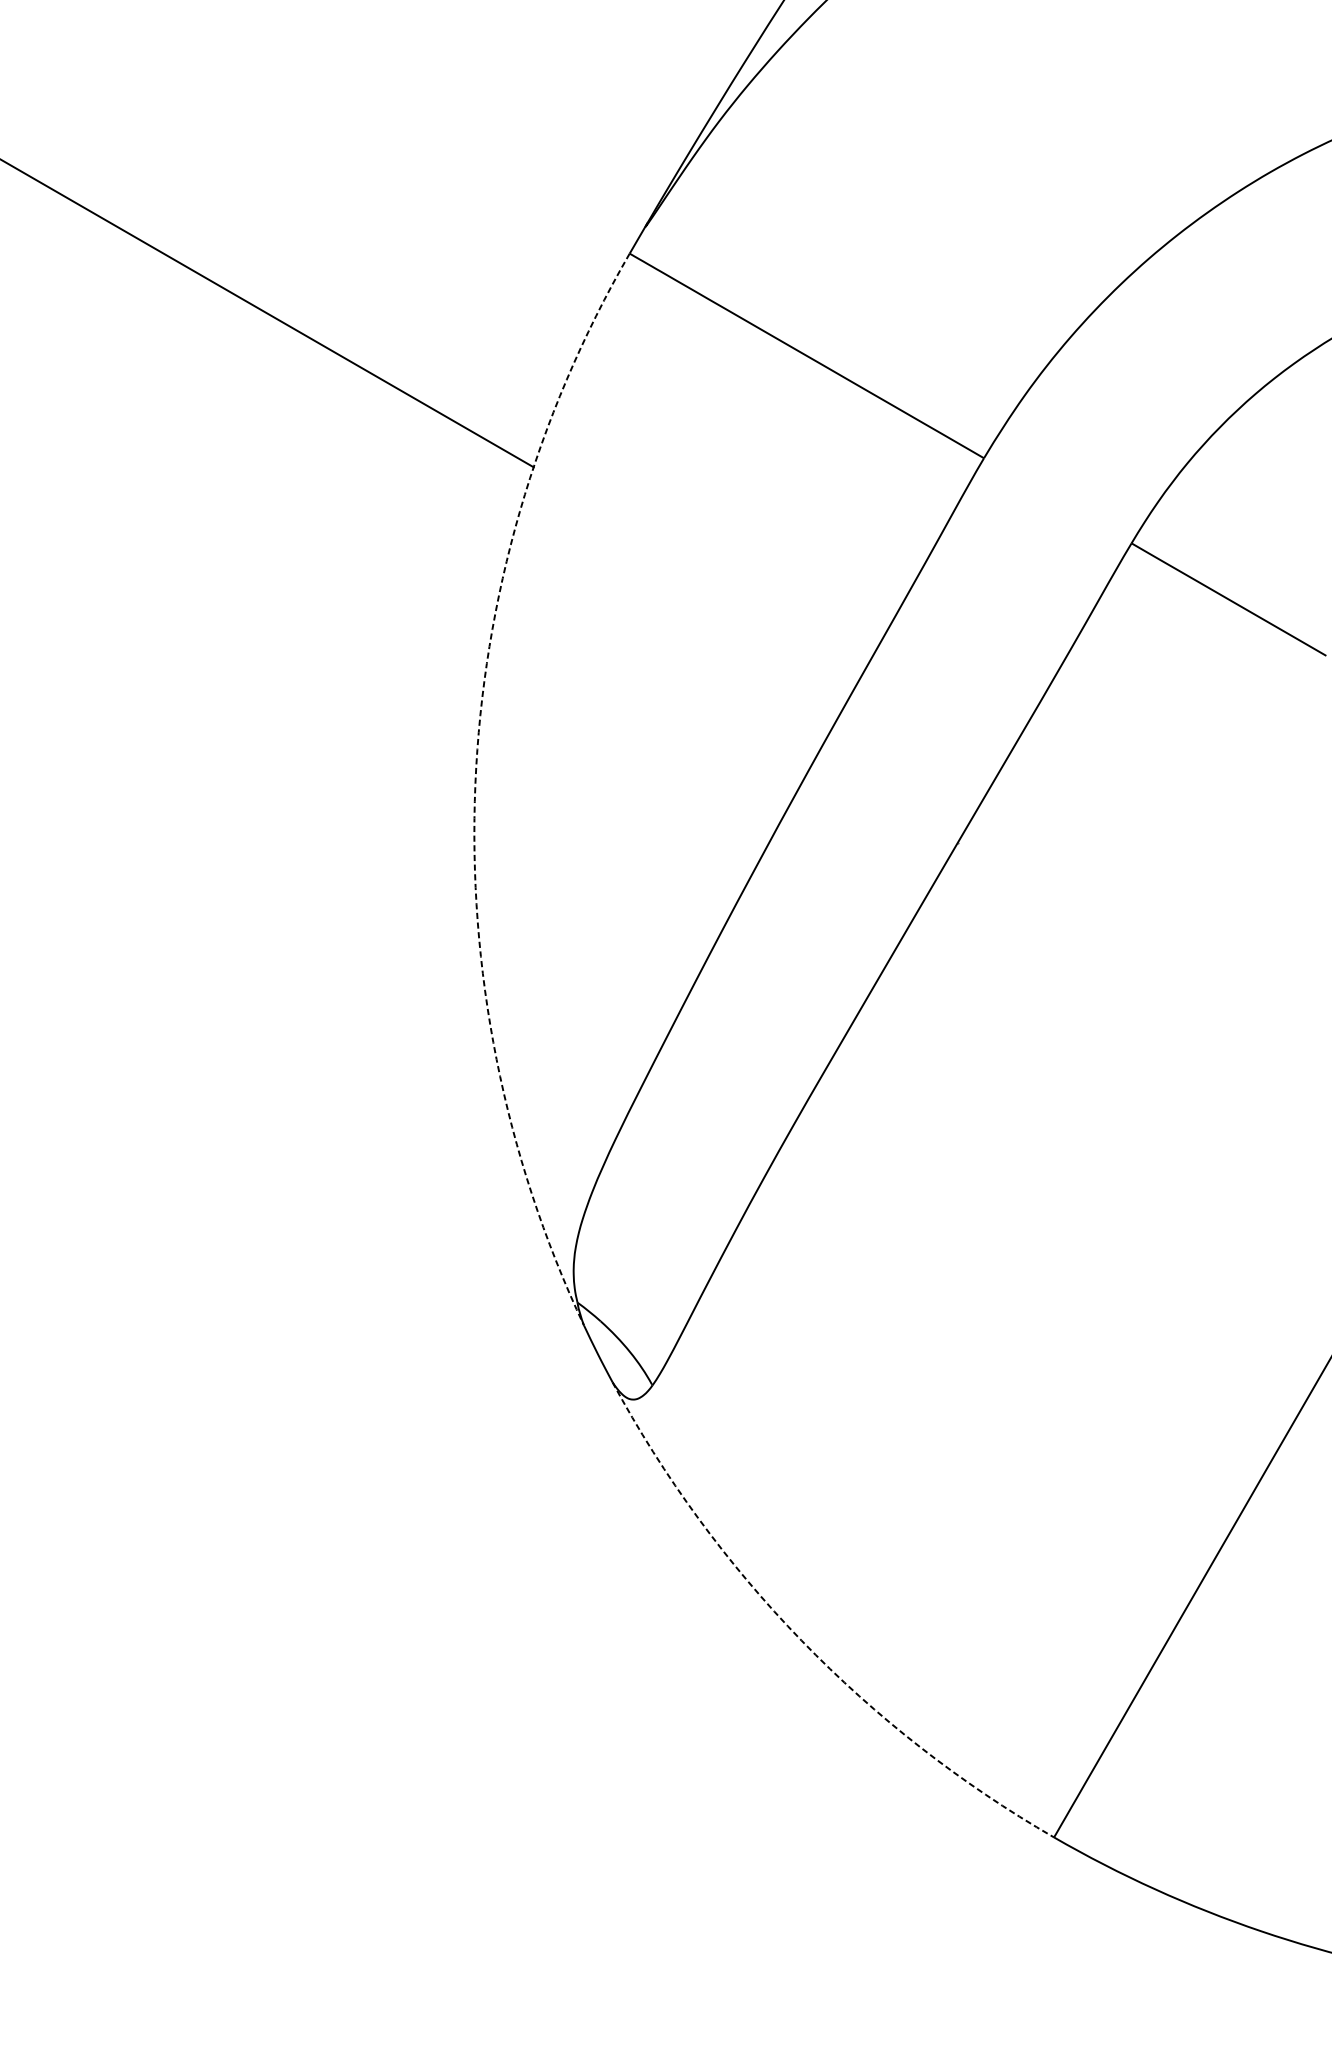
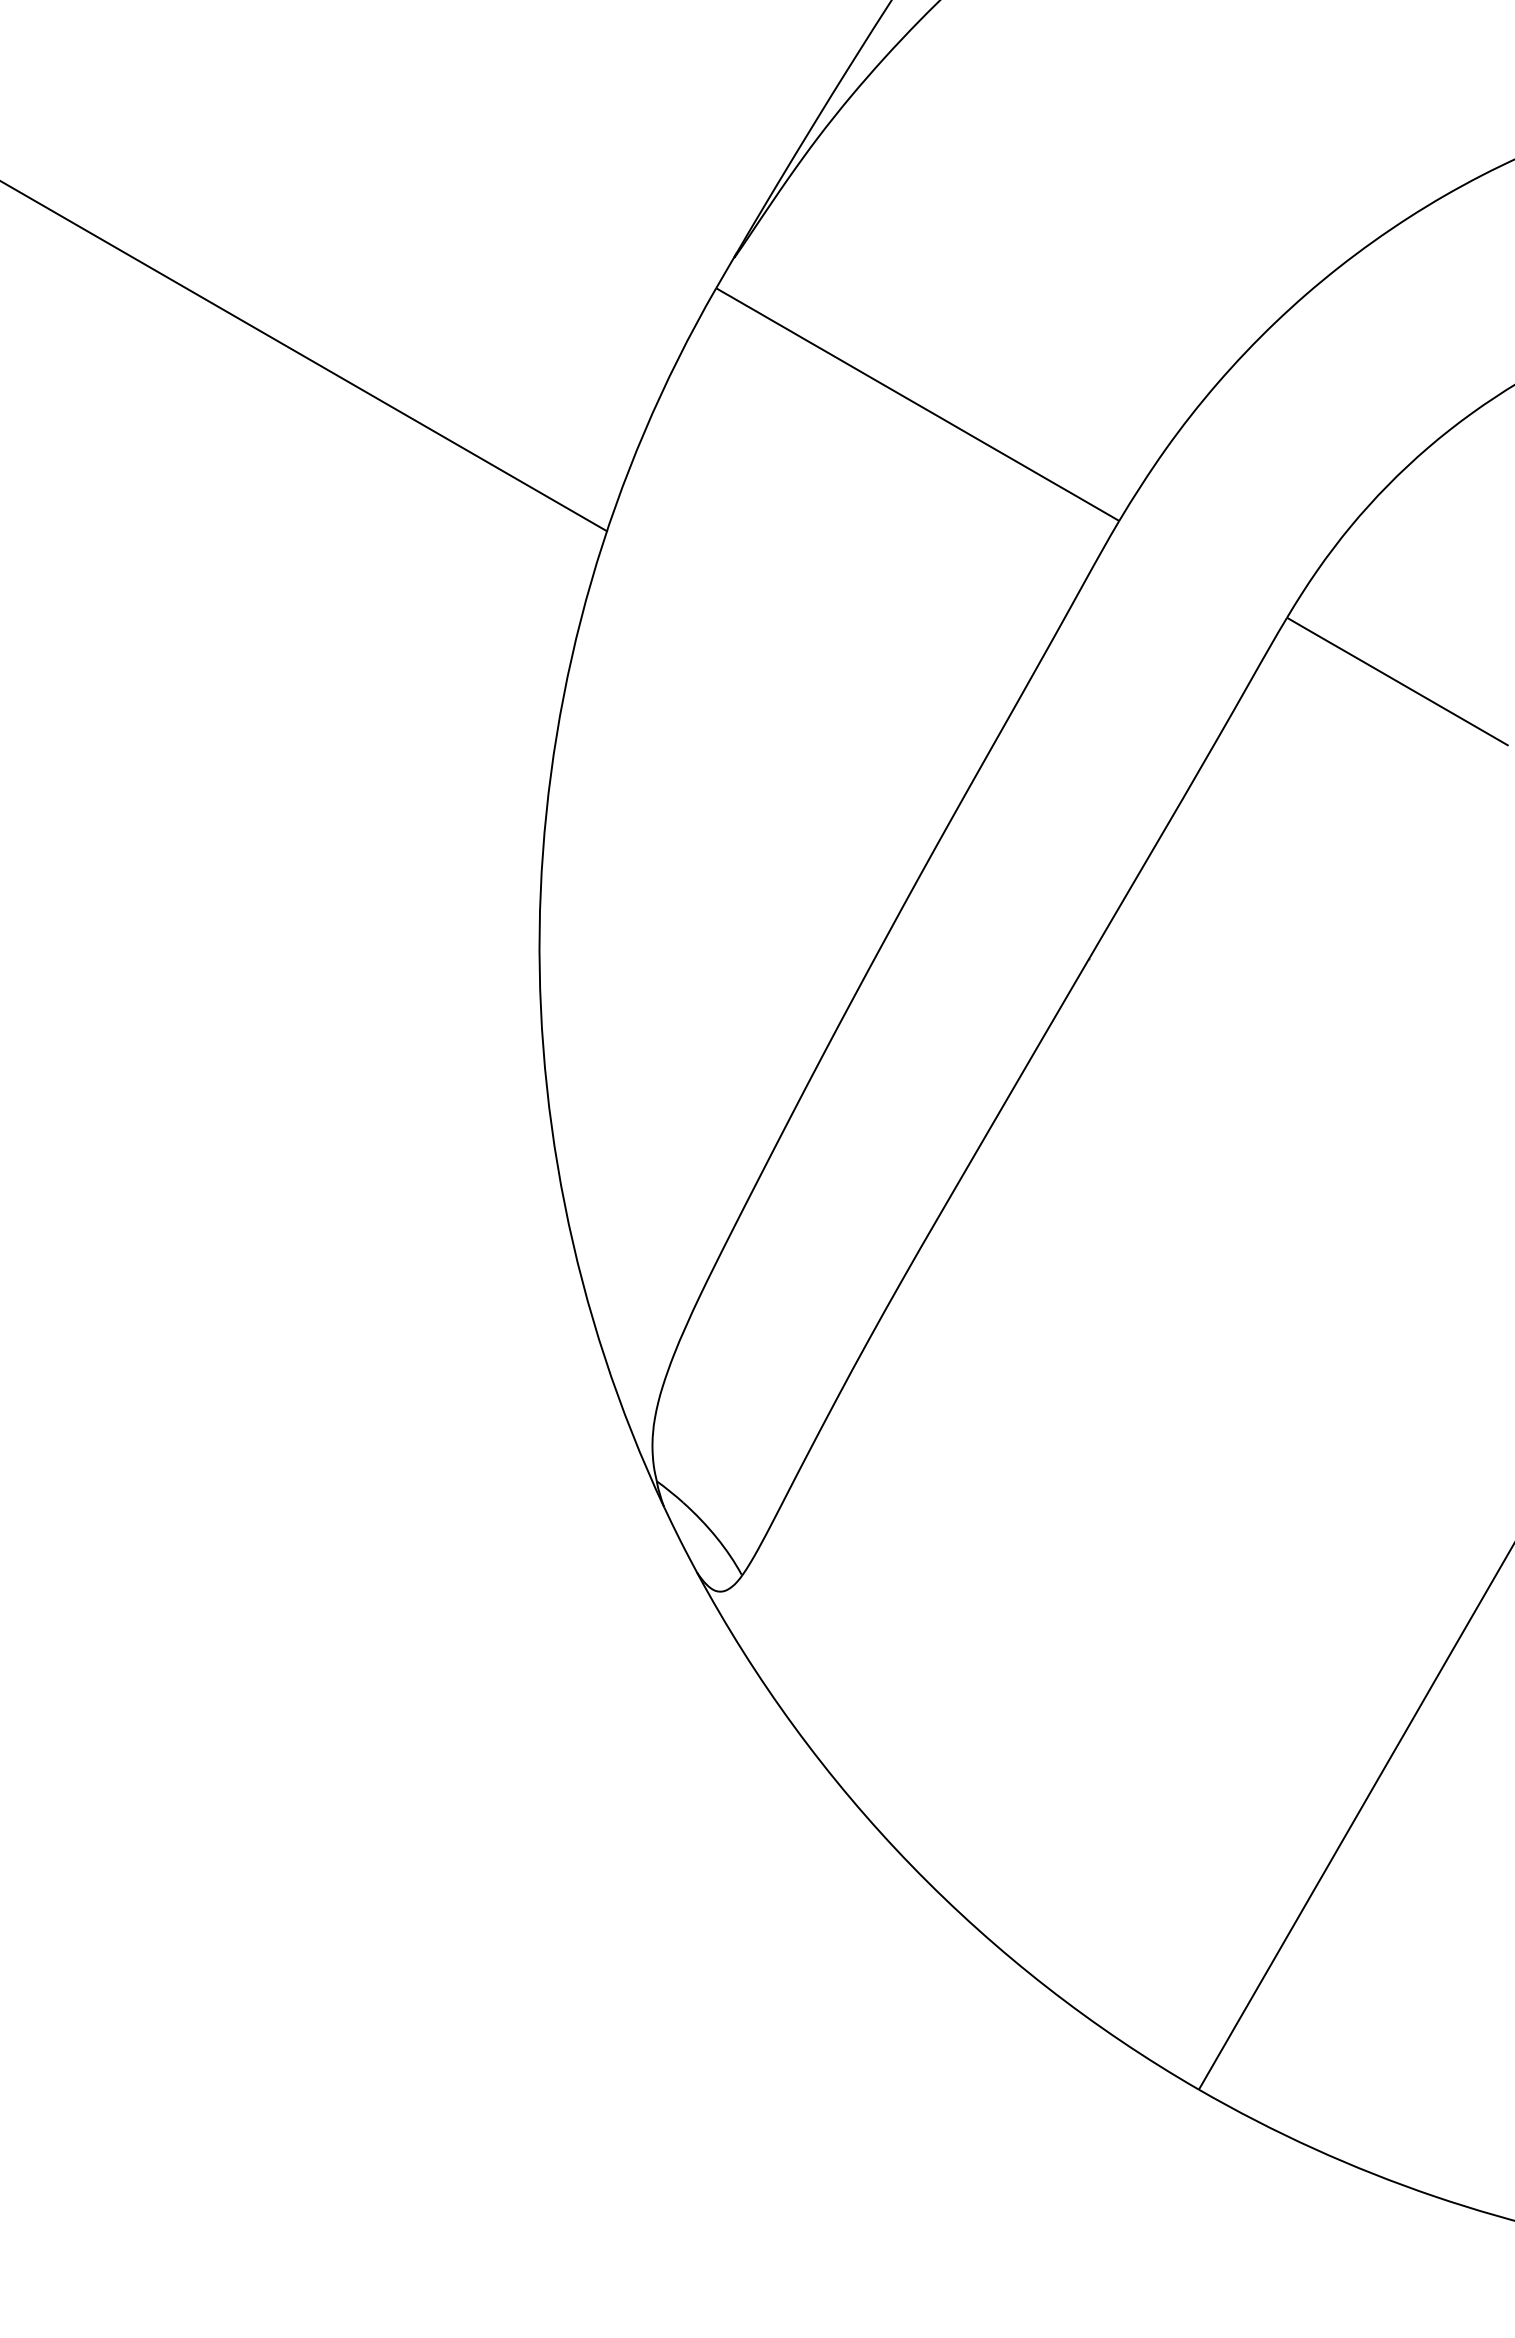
arc: (475, 784) -> (540, 891), dashed -> solid
arc: (801, 1640) -> (911, 1865), dashed -> solid

